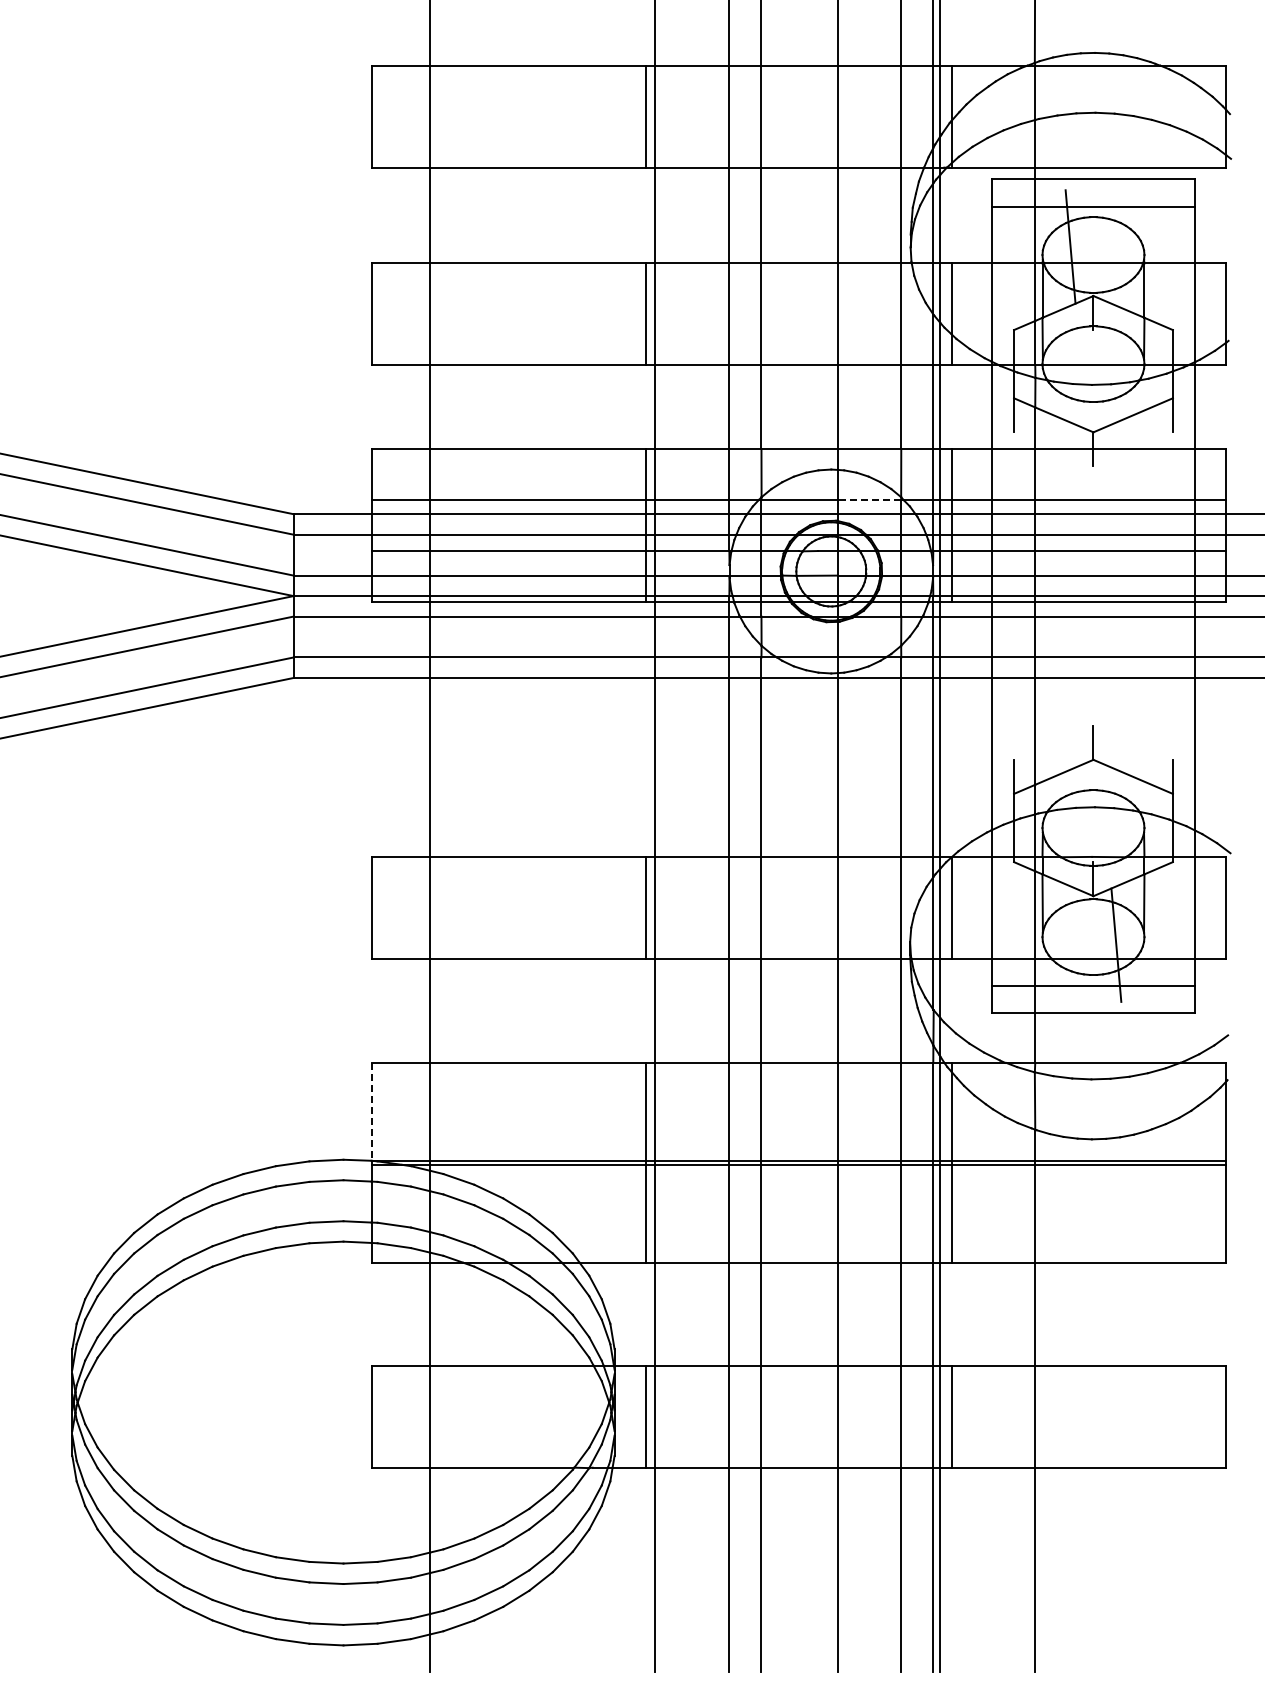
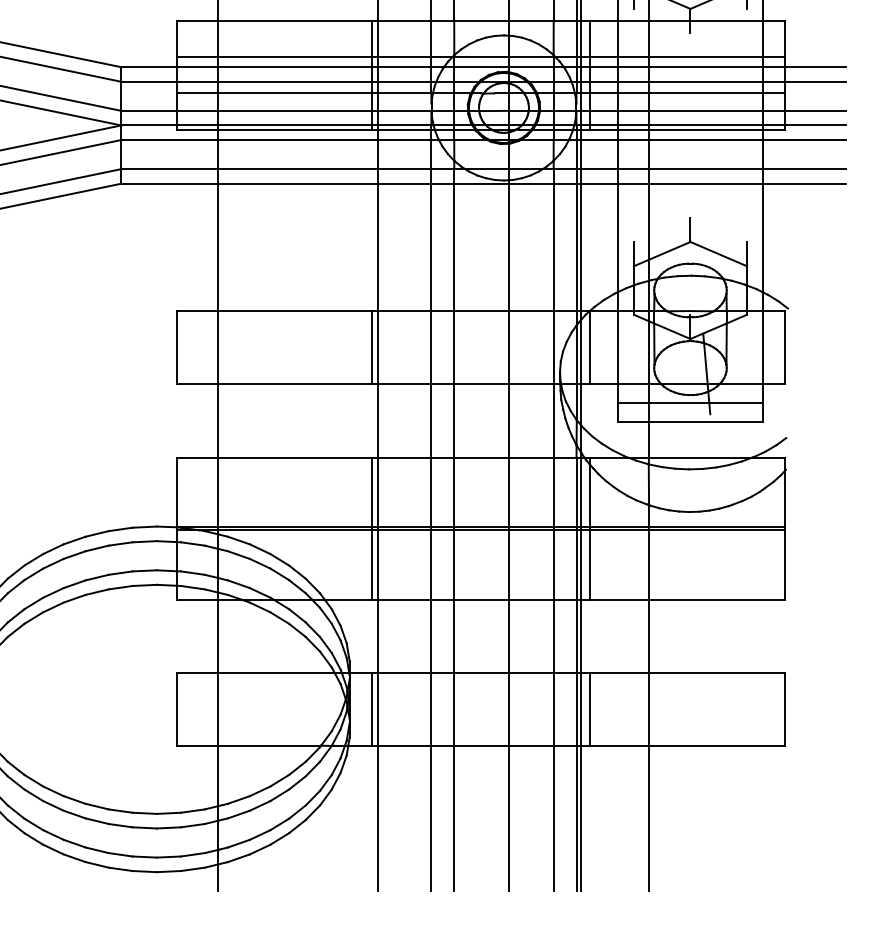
line: (869, 500) -> (531, 57), dashed -> solid
line: (371, 1111) -> (176, 492), dashed -> solid

